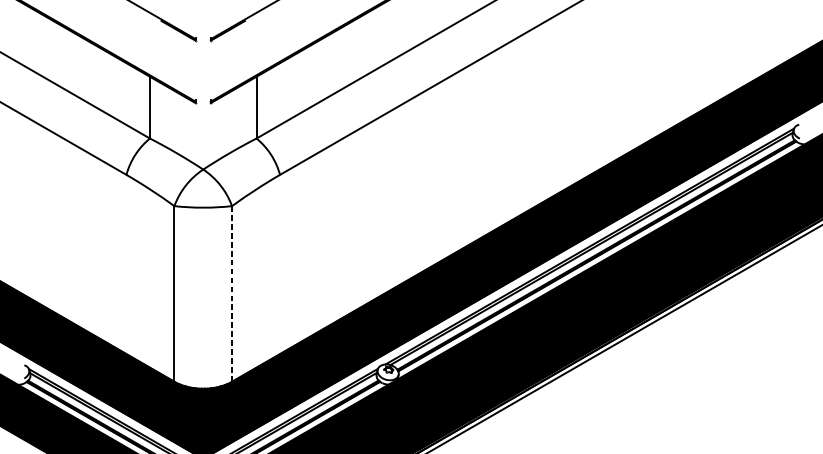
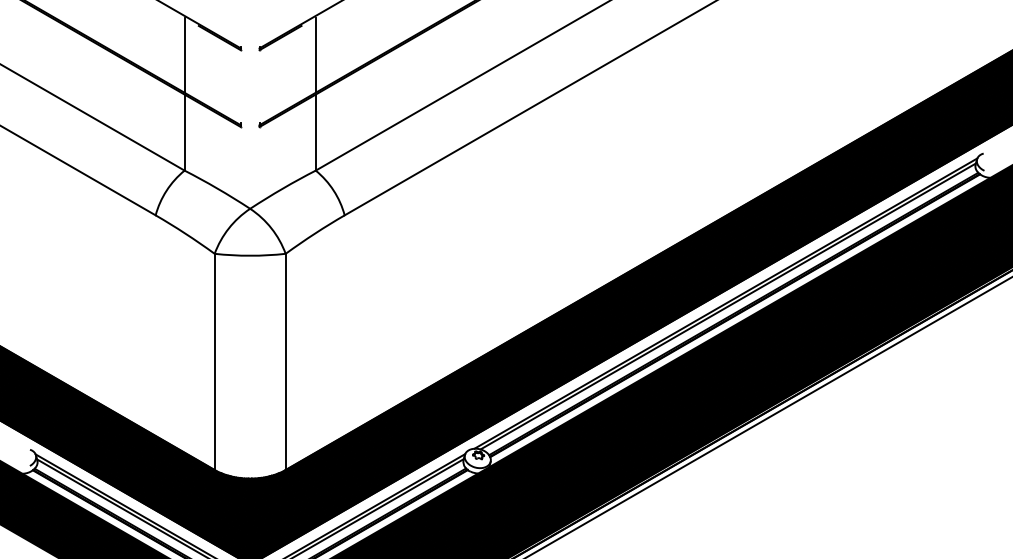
line: (149, 44) -> (184, 54), added
line: (256, 44) -> (315, 54), added
line: (231, 294) -> (285, 362), dashed -> solid

